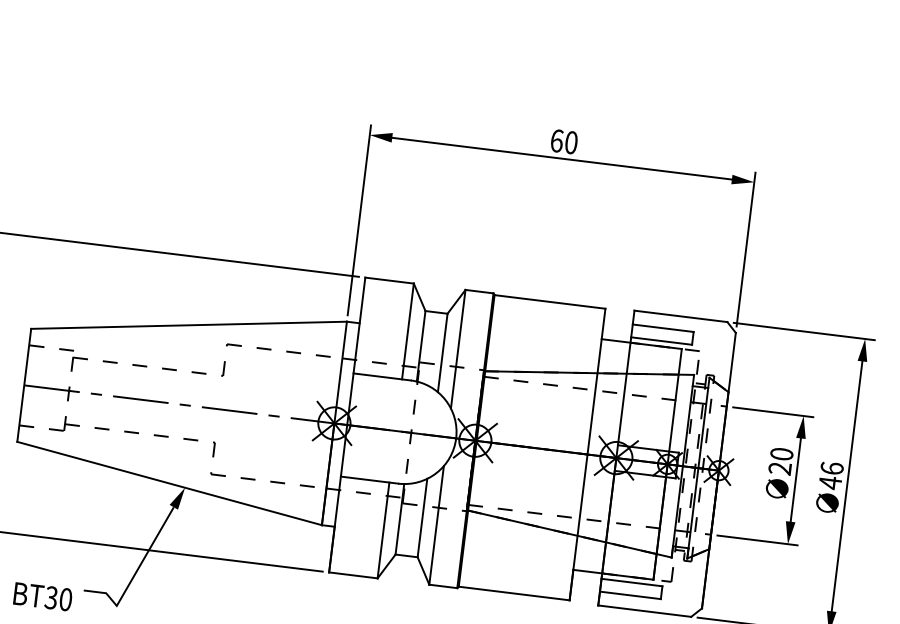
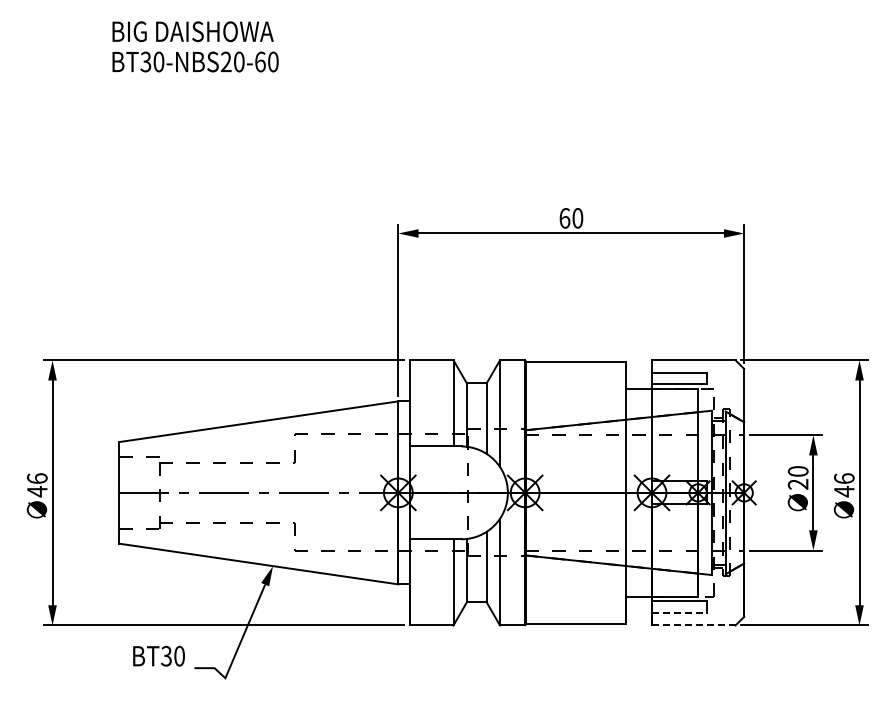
text: (42, 595) -> (158, 655), moved
line: (630, 595) -> (679, 613), solid -> dashed
line: (644, 611) -> (693, 625), solid -> dashed

